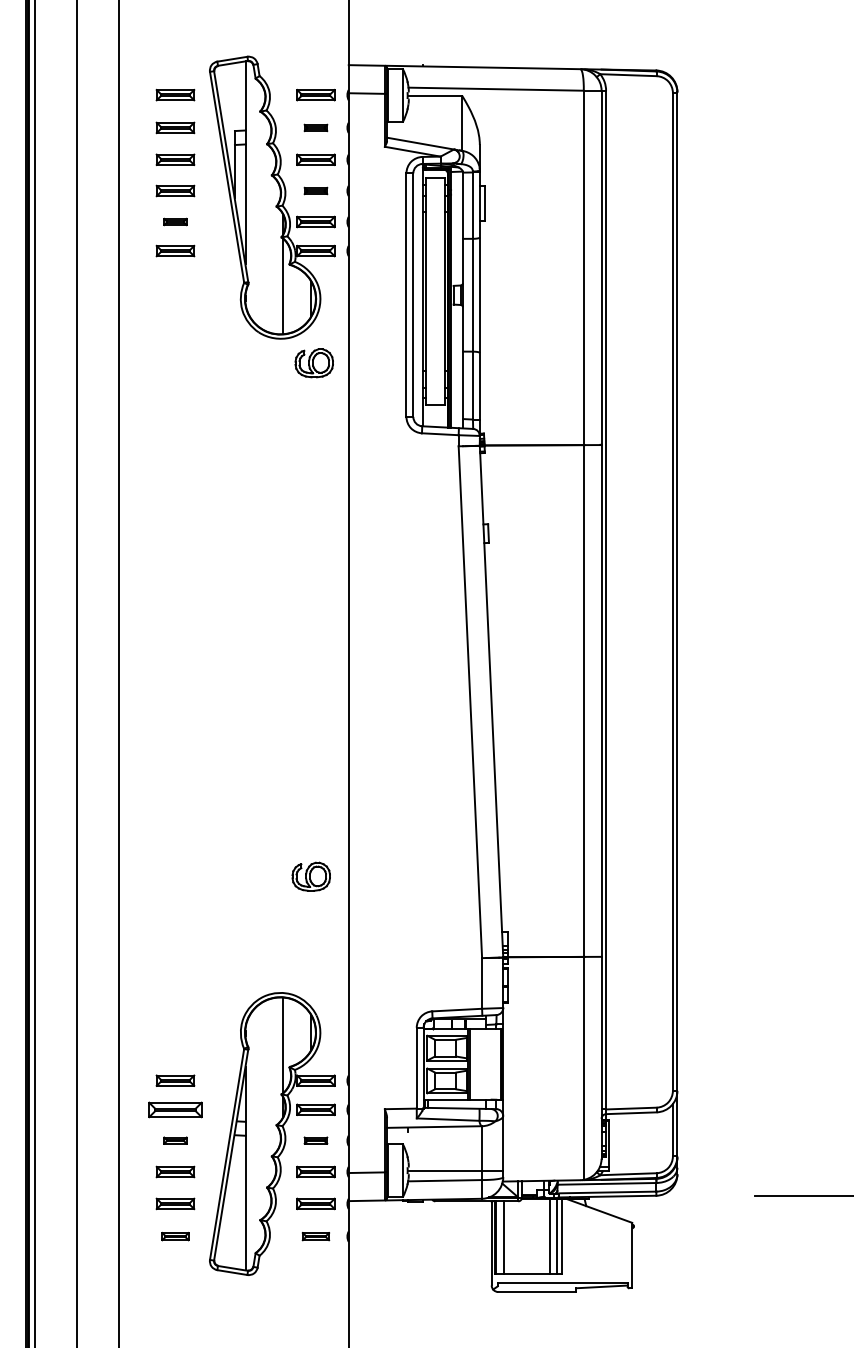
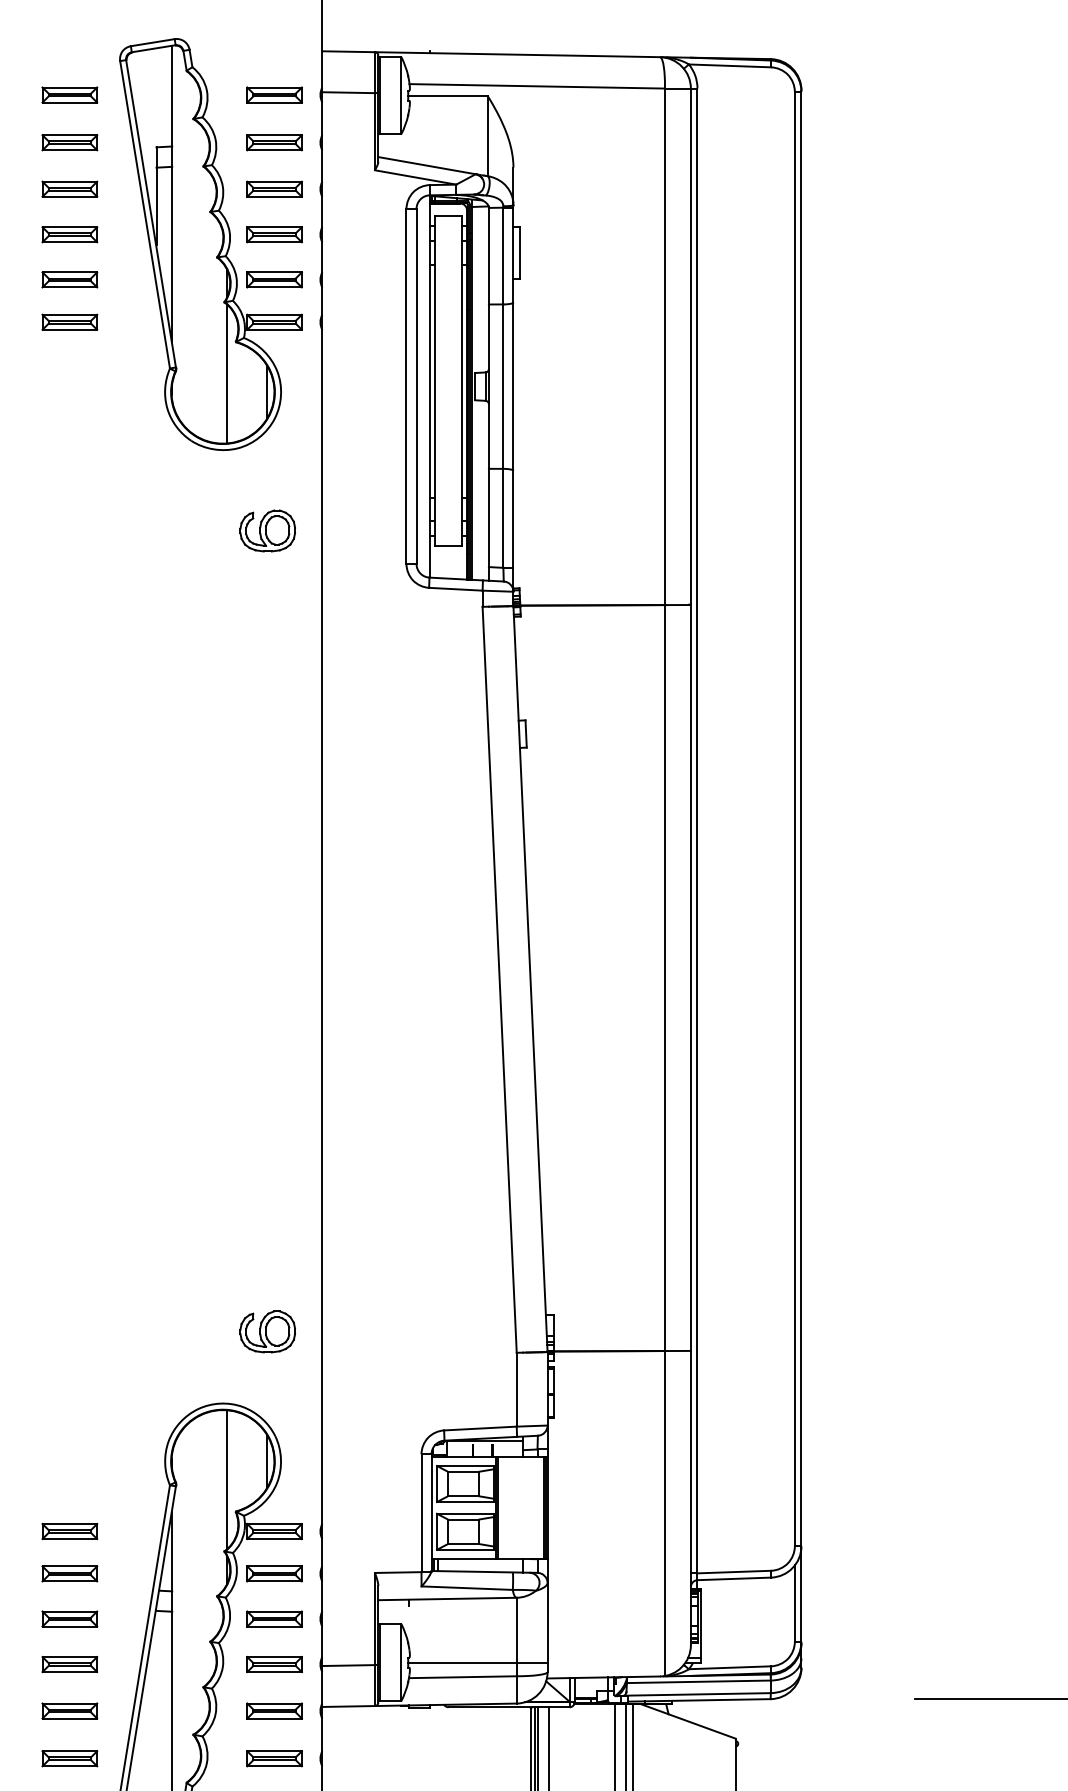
part: (315, 127) -> (273, 142), size x1.67
part: (315, 190) -> (273, 233), size x1.67
part: (175, 221) -> (69, 279), size x1.67
part: (313, 363) -> (266, 531), moved
part: (310, 876) -> (266, 1331), moved
part: (175, 1109) -> (69, 1573), size x0.71
part: (175, 1140) -> (69, 1618), size x1.67
part: (315, 1140) -> (273, 1618), size x1.67
part: (175, 1236) -> (69, 1758), size x1.43
part: (315, 1236) -> (273, 1758), size x1.43

